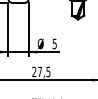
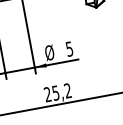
text: (43, 71) -> (60, 91), 27,5 -> 25,2

